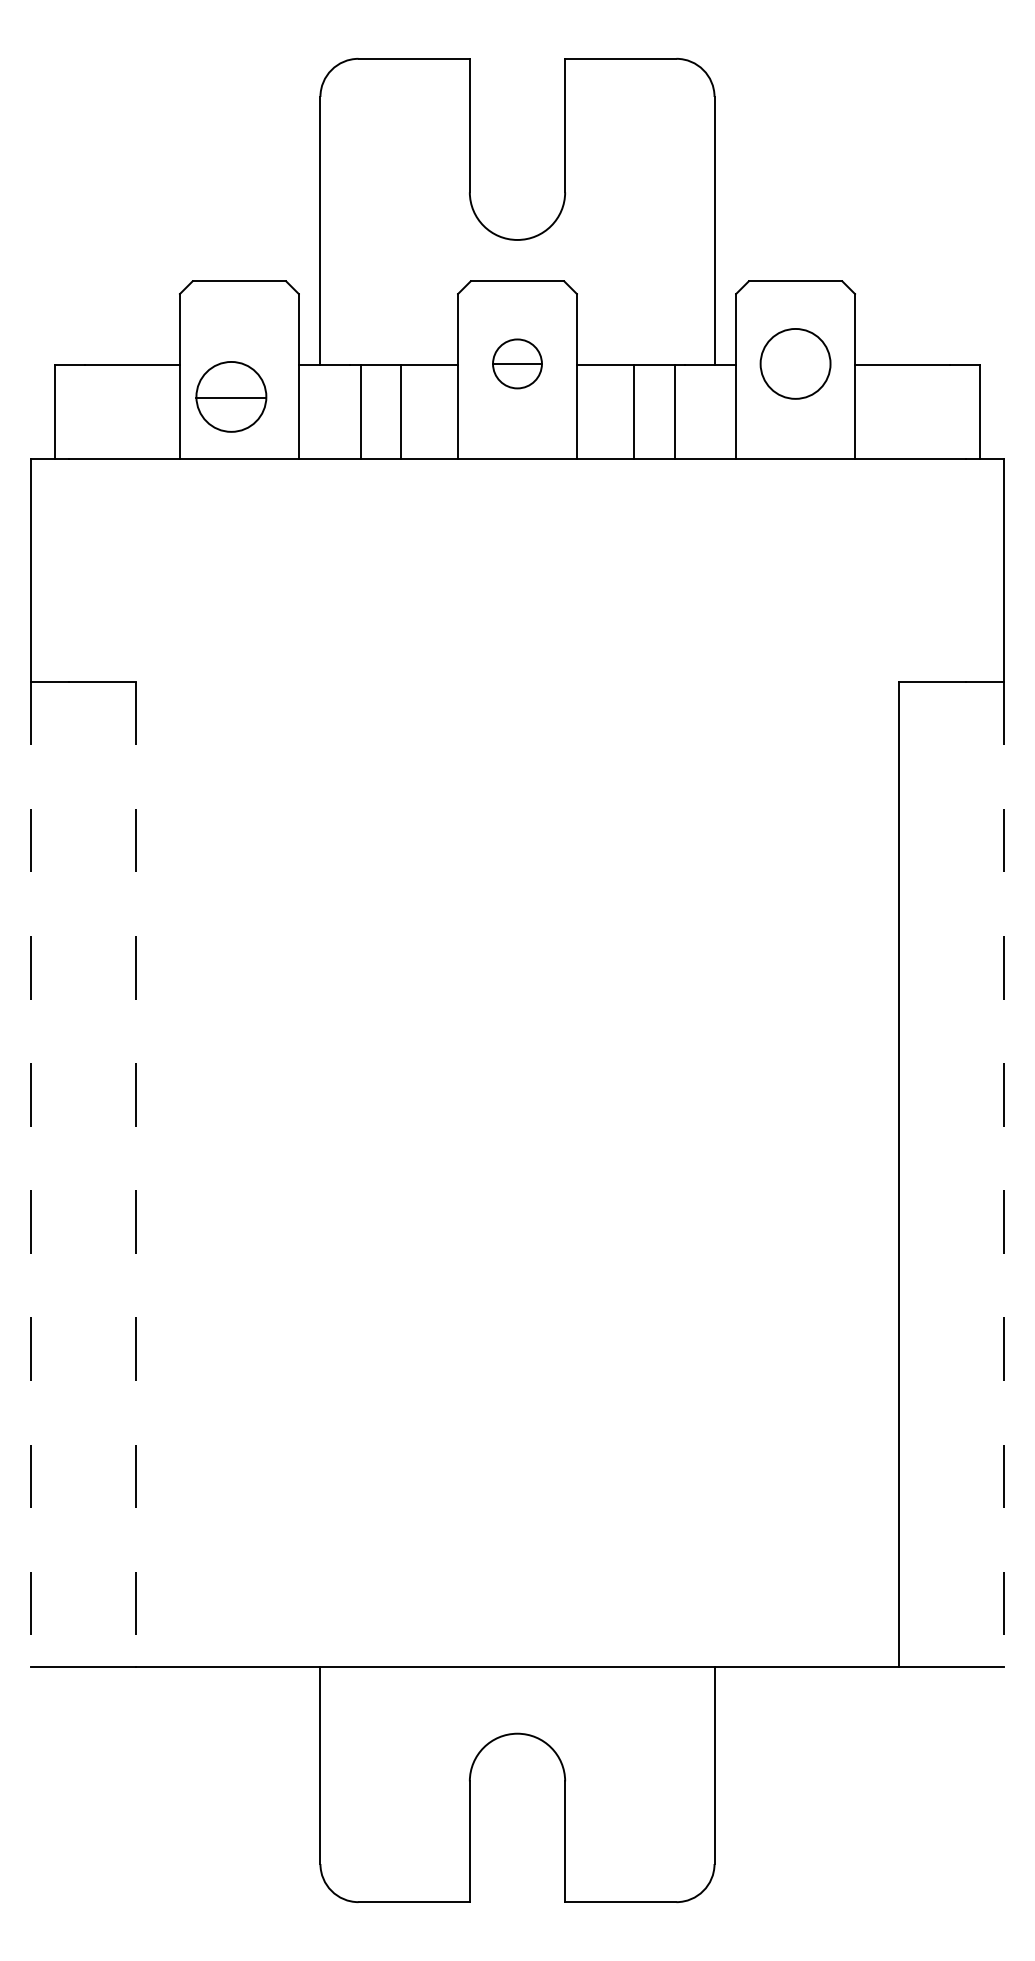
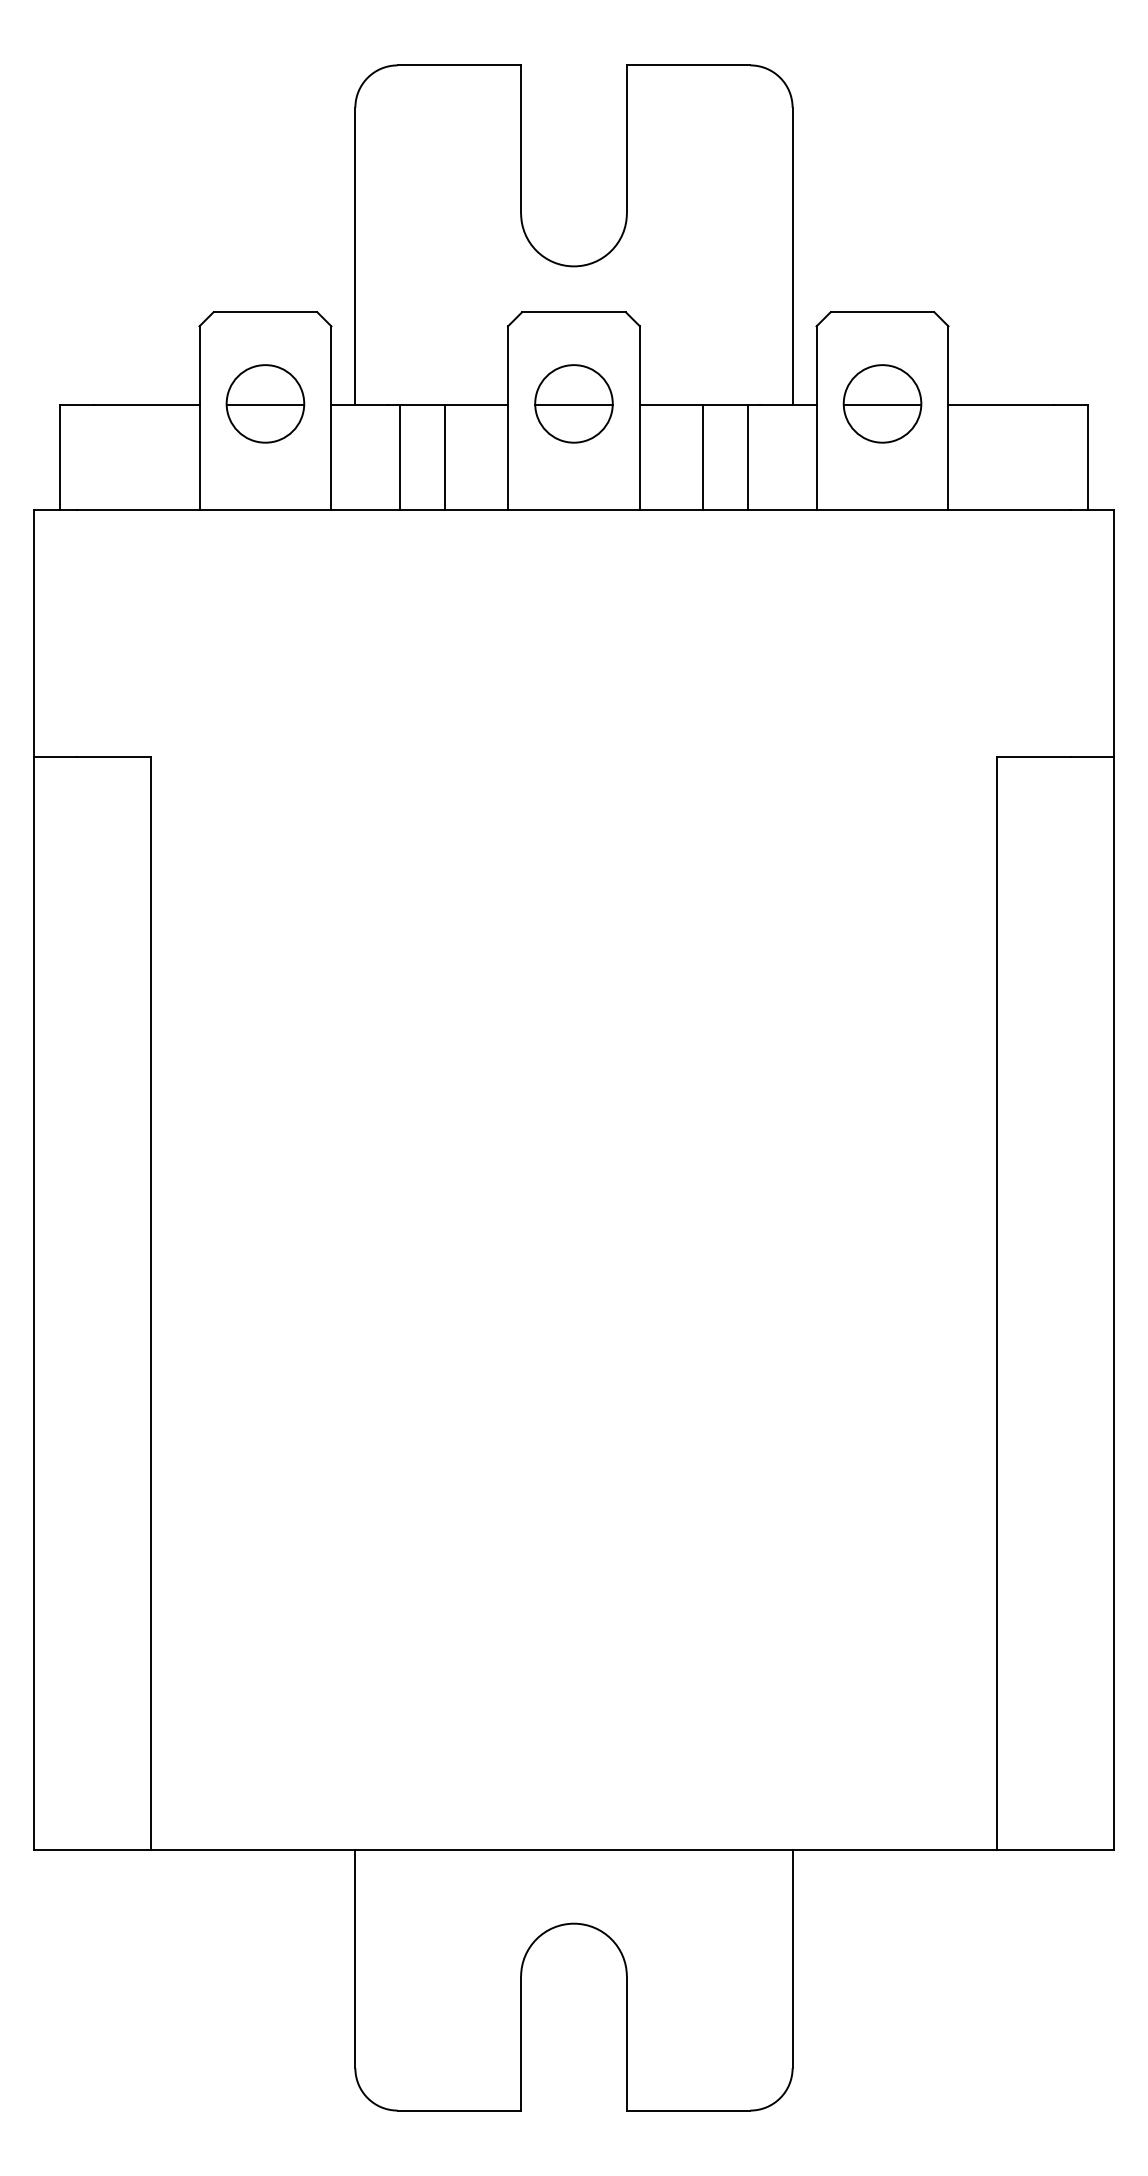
part: (517, 363) -> (574, 403), size x1.43
line: (795, 364) -> (882, 404), added
part: (231, 396) -> (265, 403), moved
line: (31, 1174) -> (34, 1303), dashed -> solid
line: (136, 1174) -> (151, 1303), dashed -> solid
line: (1003, 1174) -> (1113, 1303), dashed -> solid

